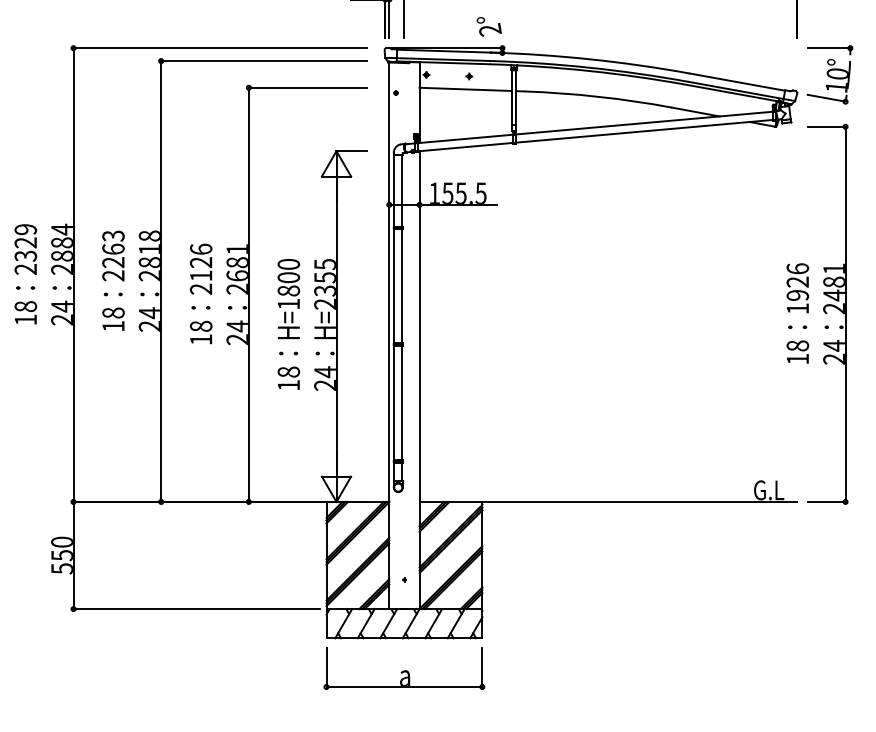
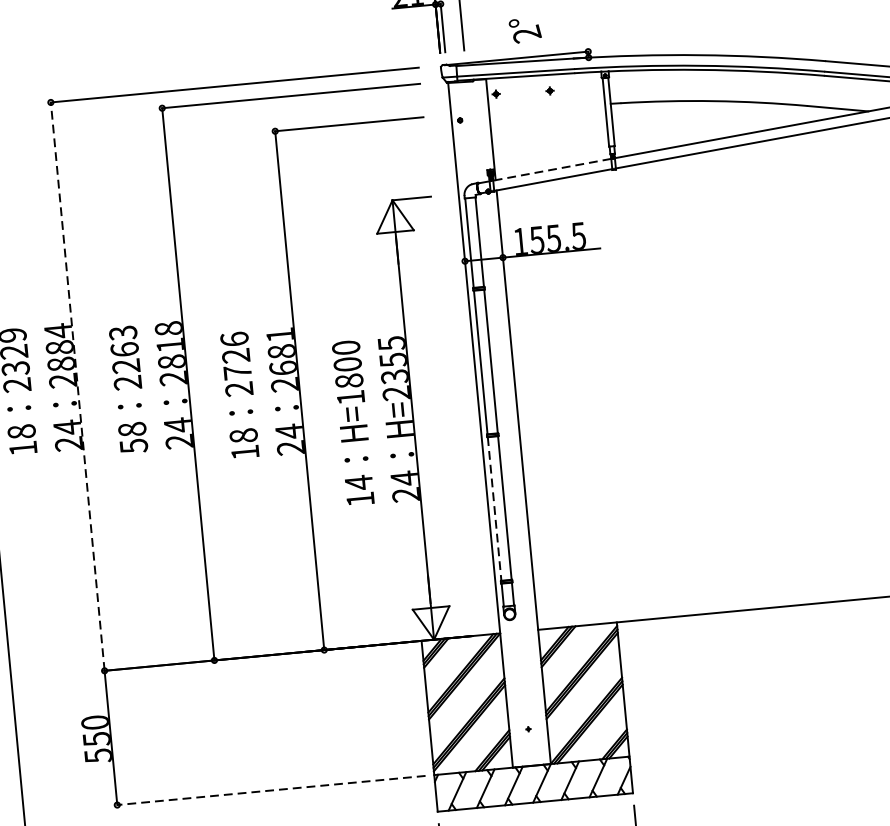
text: (488, 26) -> (524, 30), moved
line: (465, 89) -> (546, 107), removed
line: (465, 138) -> (552, 169), solid -> dashed
line: (73, 275) -> (77, 387), solid -> dashed
text: (201, 275) -> (238, 372), 2126 -> 2726
text: (113, 326) -> (133, 446), 18 -> 58
text: (288, 372) -> (358, 483), 18 -> 14
line: (394, 403) -> (495, 509), solid -> dashed
line: (195, 609) -> (270, 791), solid -> dashed

